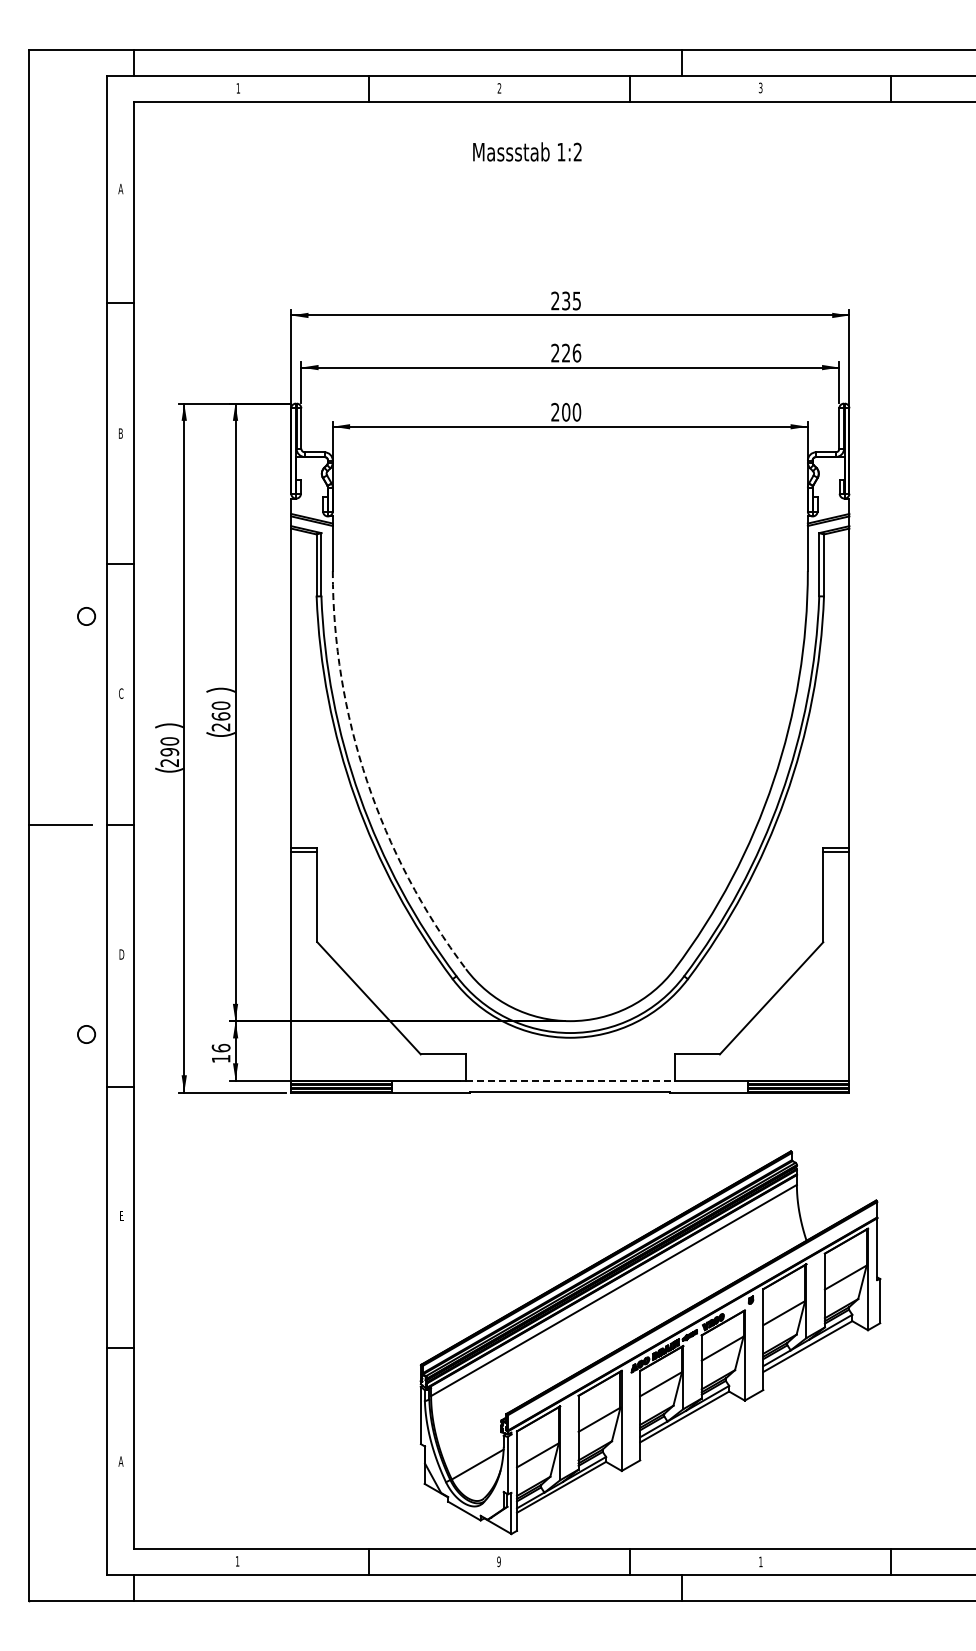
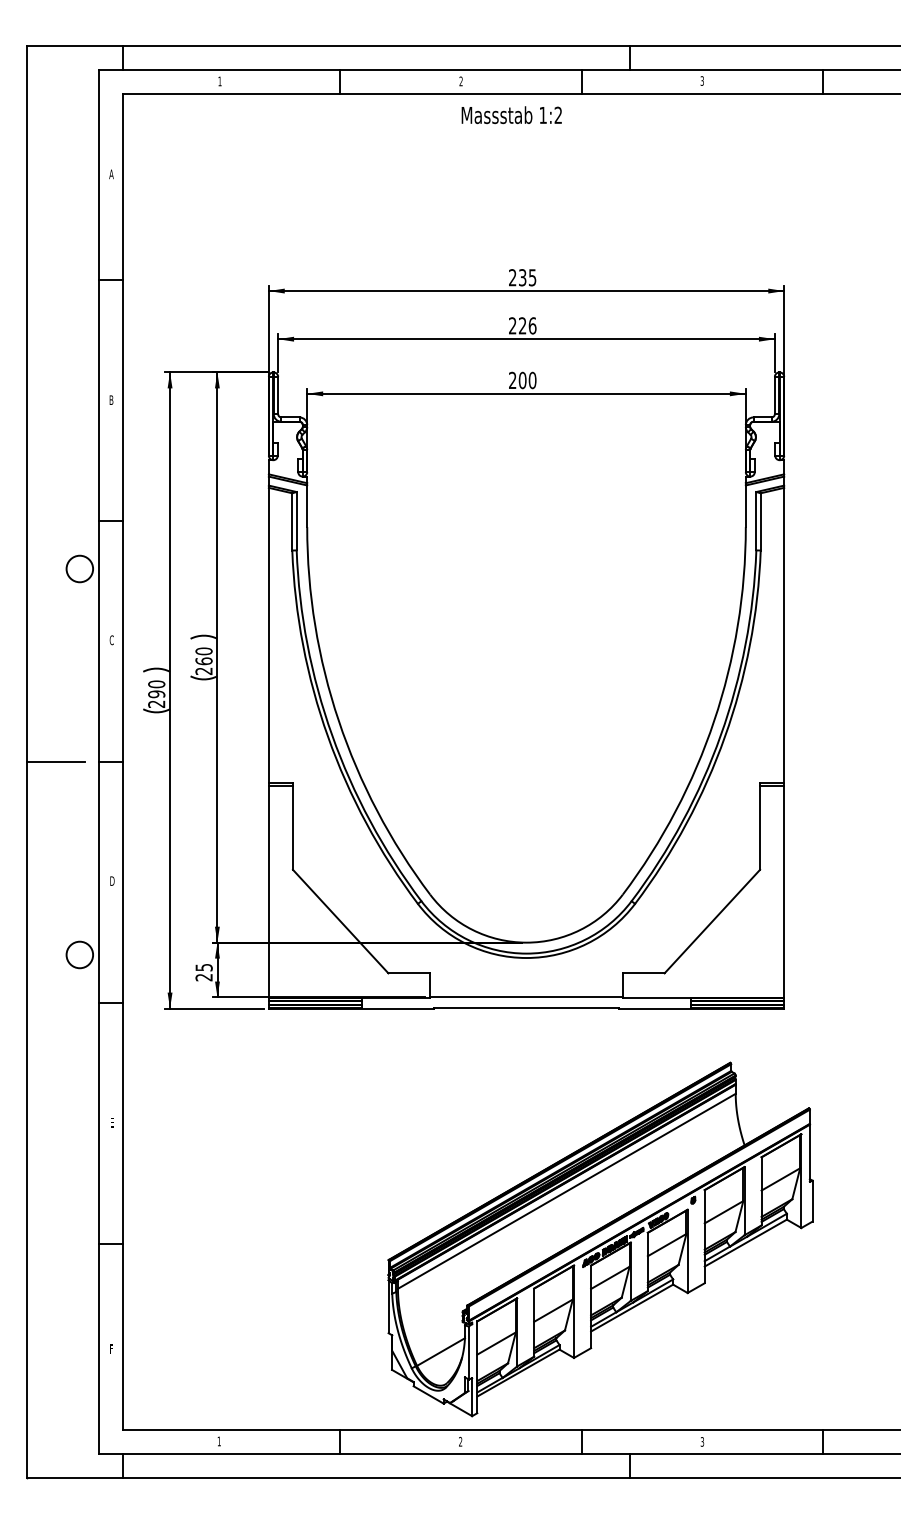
text: (527, 151) -> (511, 114), moved
circle: (86, 616) -> (79, 569), size x1.67
arc: (367, 780) -> (339, 720), dashed -> solid
circle: (86, 1034) -> (79, 954), size x1.67
text: (220, 1053) -> (203, 972), 16 -> 25
line: (570, 1080) -> (526, 997), dashed -> solid
text: (120, 1461) -> (111, 1349), A -> F
text: (498, 1561) -> (460, 1441), 9 -> 2
text: (760, 1561) -> (702, 1441), 1 -> 3

